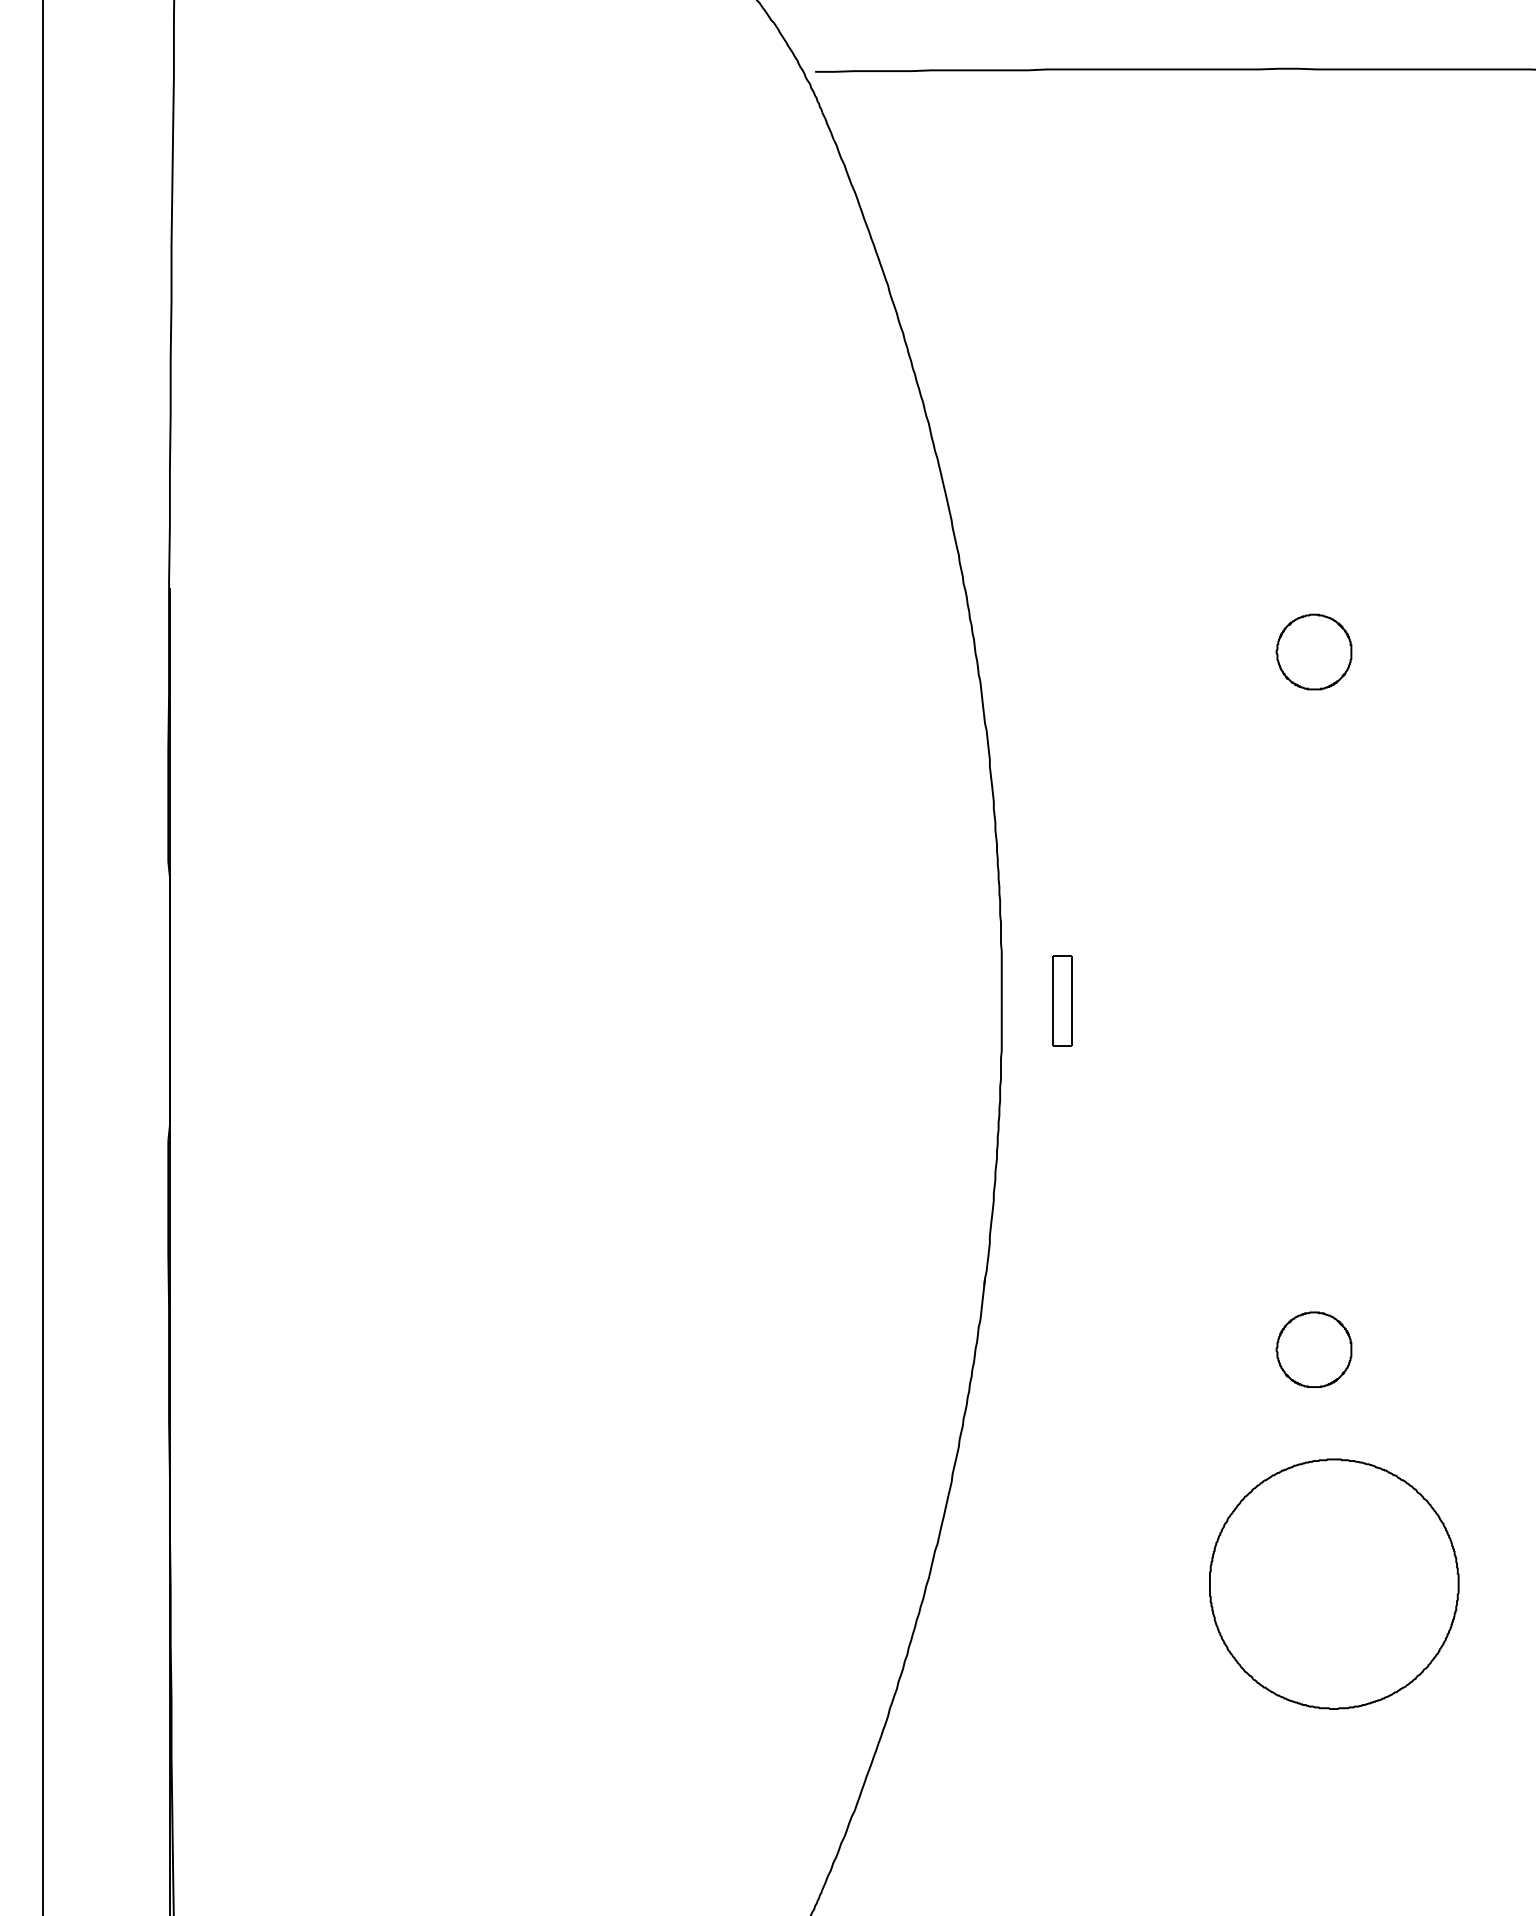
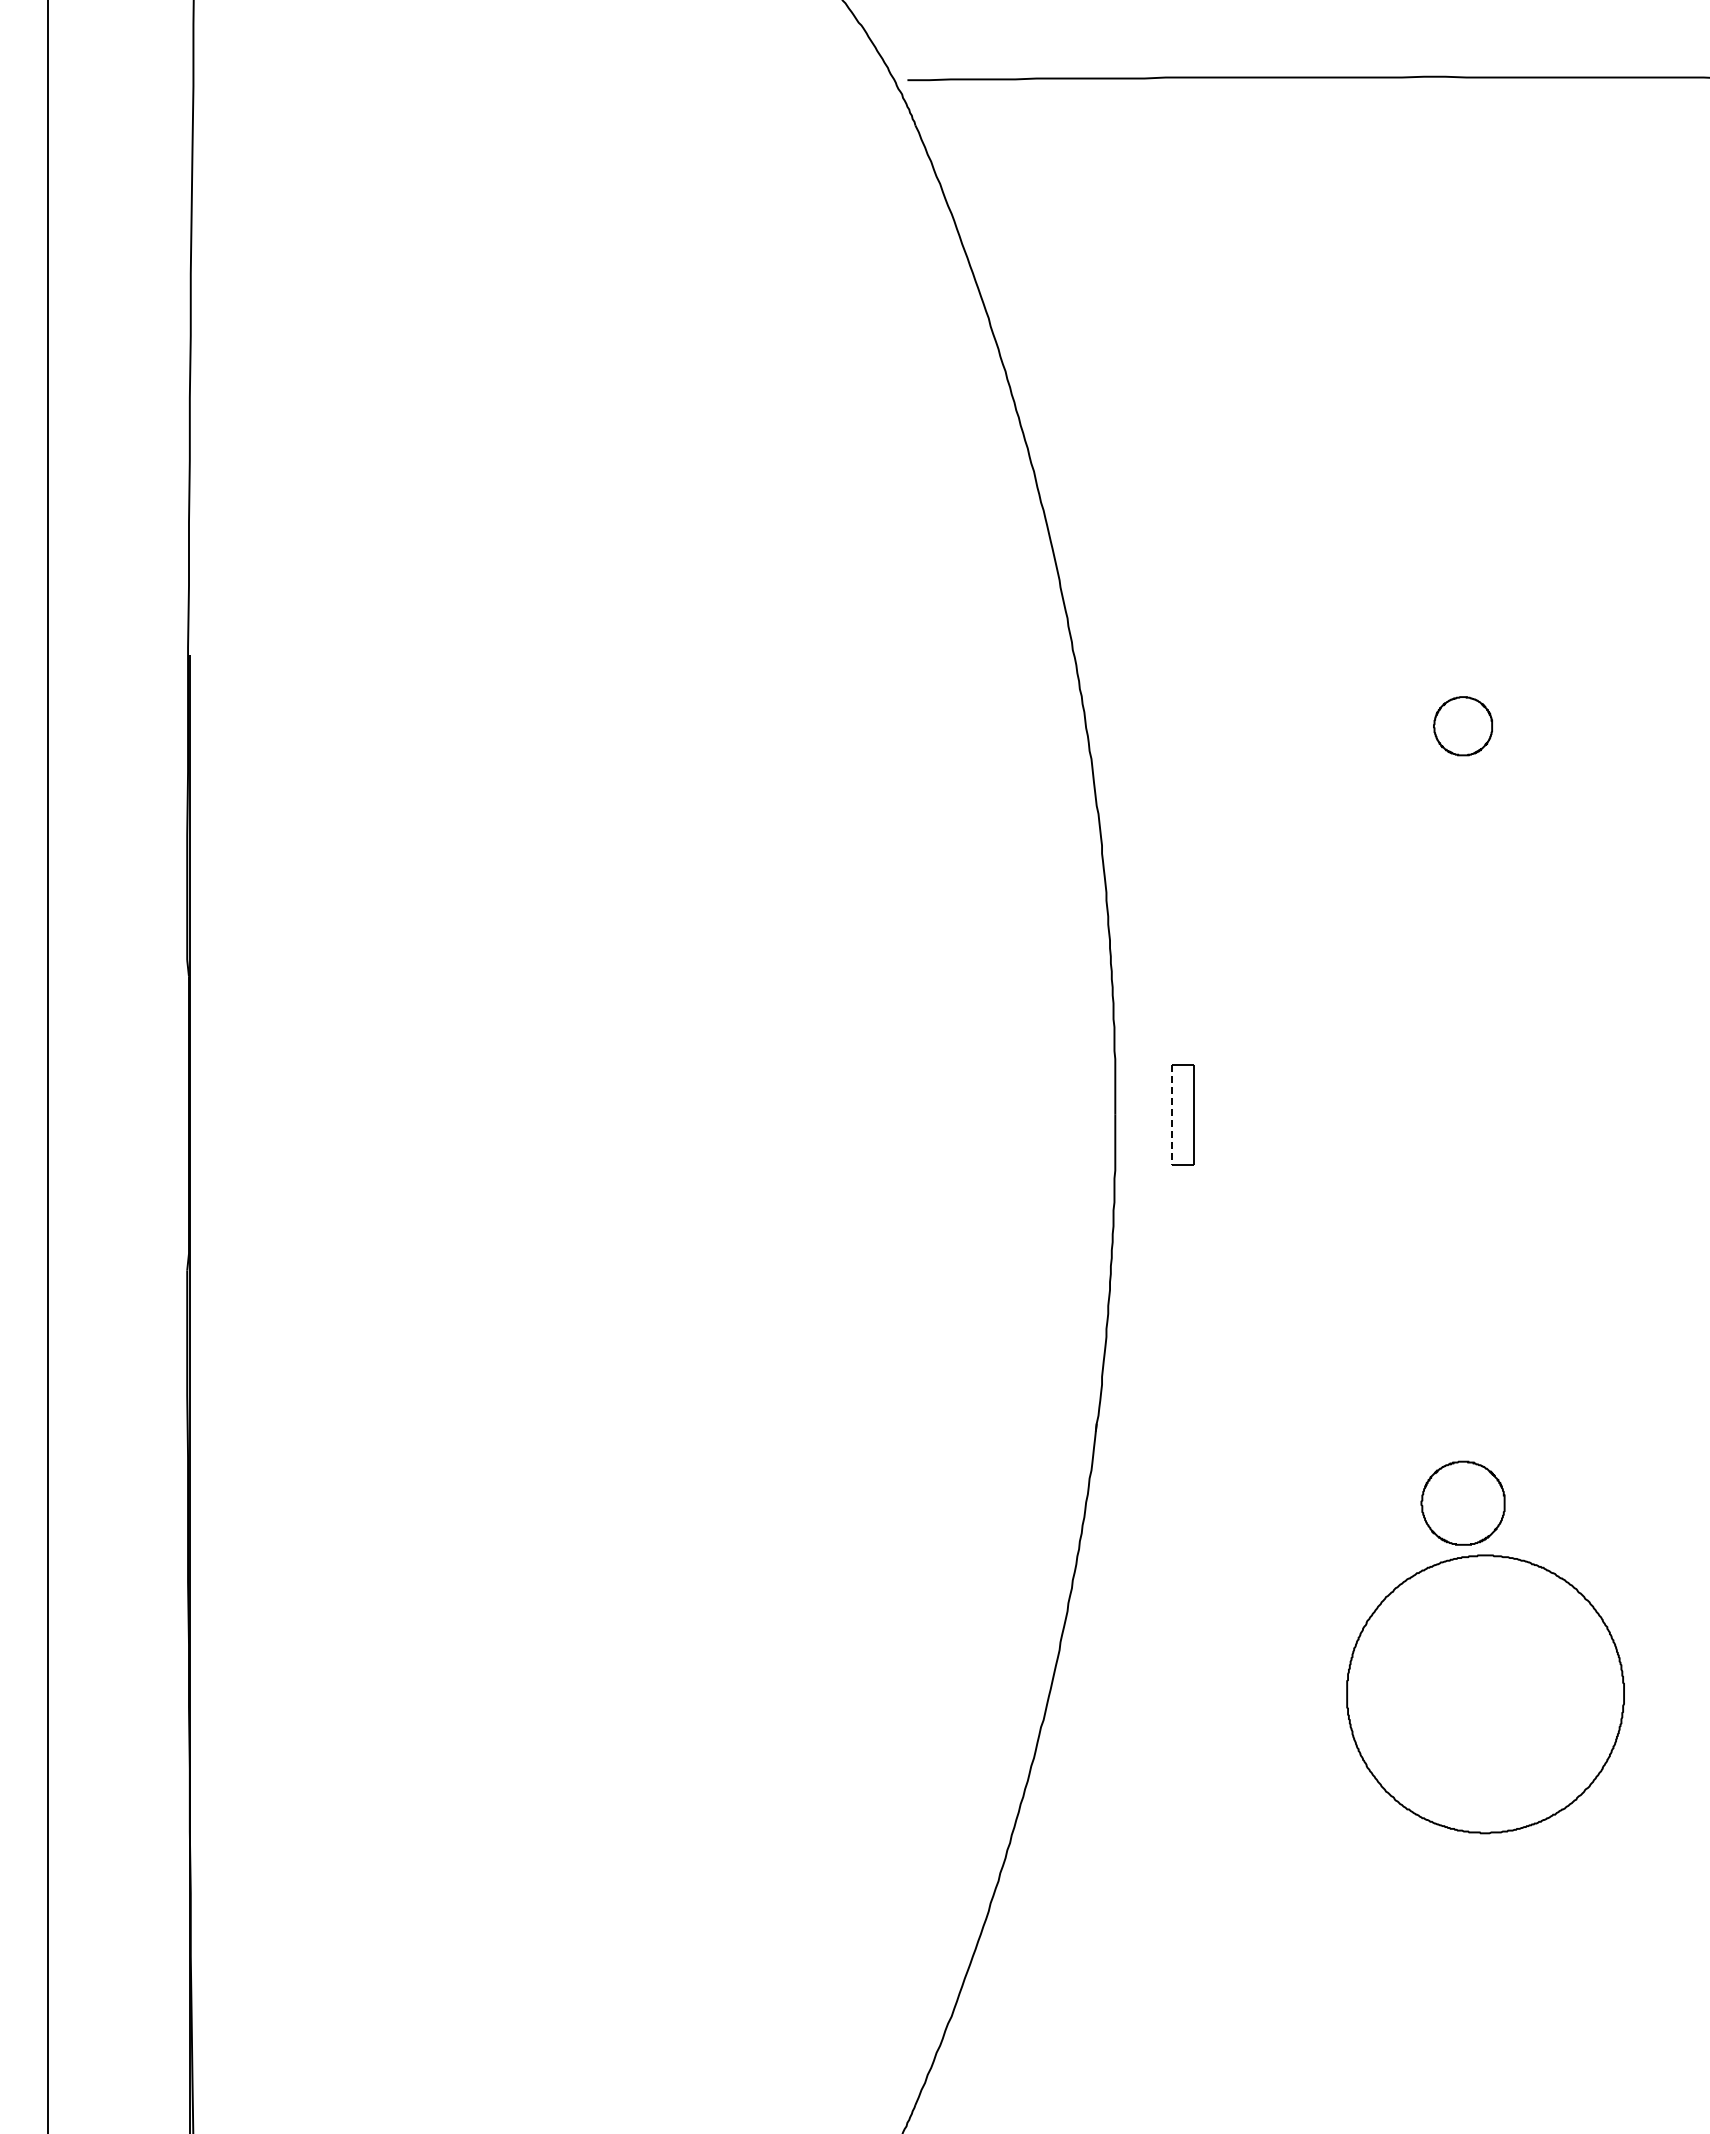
part: (1313, 651) -> (1462, 725), size x0.7
line: (1052, 1001) -> (1171, 1115), solid -> dashed
part: (1334, 1584) -> (1485, 1694), moved

